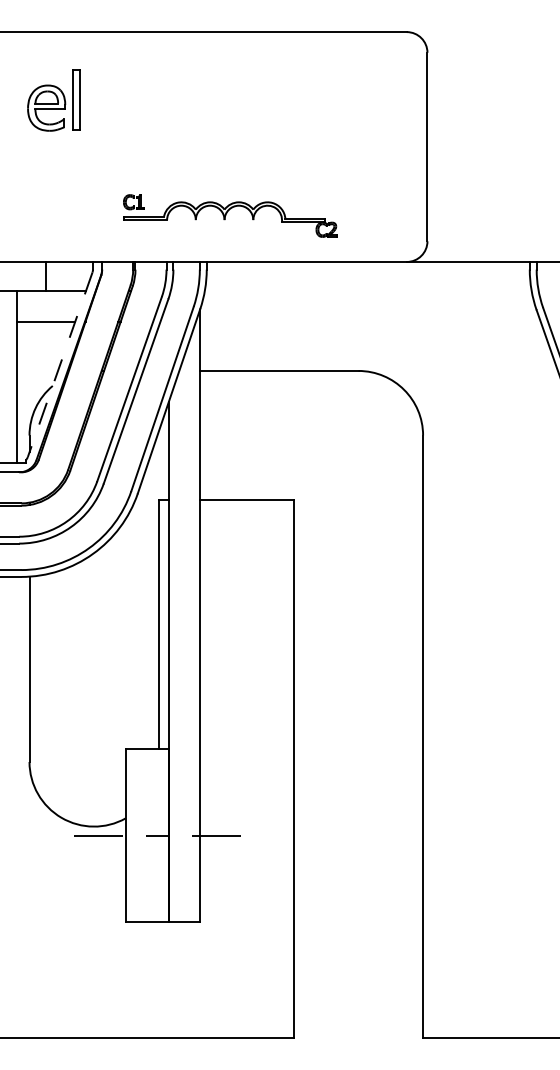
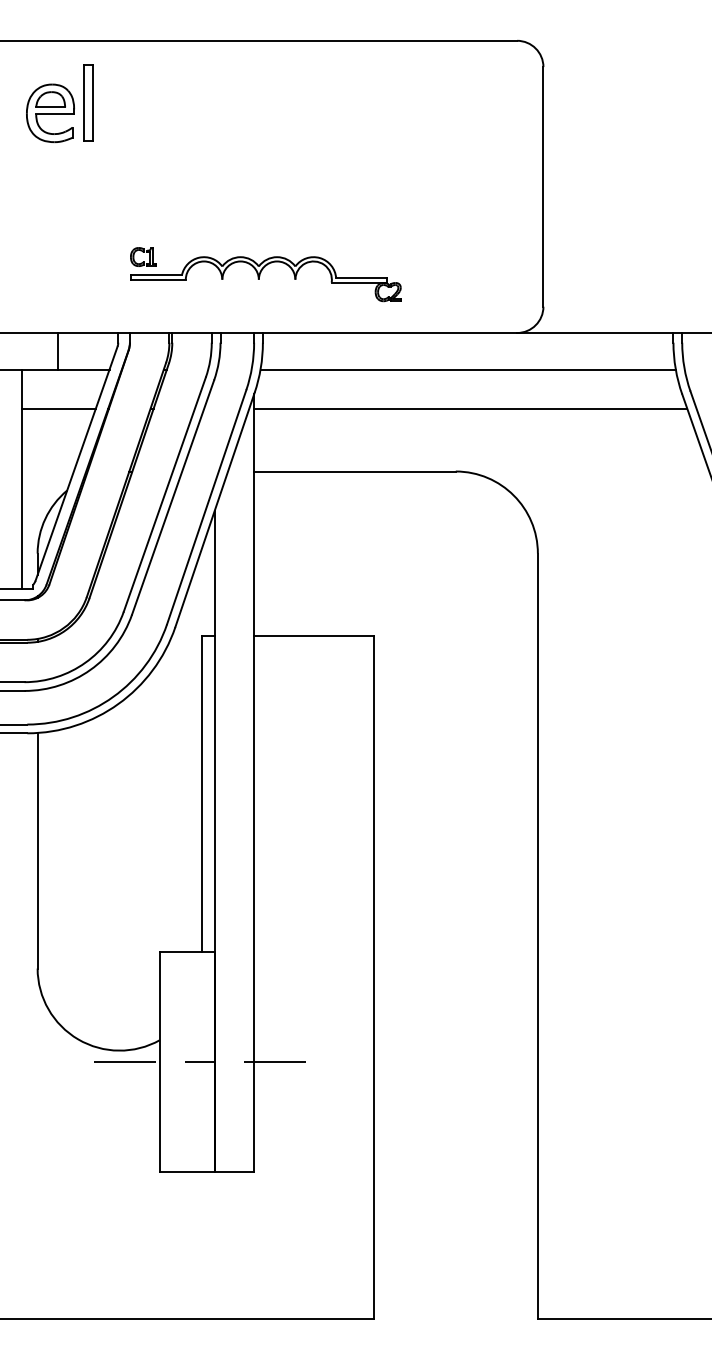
part: (53, 100) -> (59, 103), moved
part: (230, 215) -> (266, 273), moved
line: (367, 290) -> (467, 369), added
line: (369, 321) -> (469, 408), added
line: (60, 364) -> (77, 463), dashed -> solid

